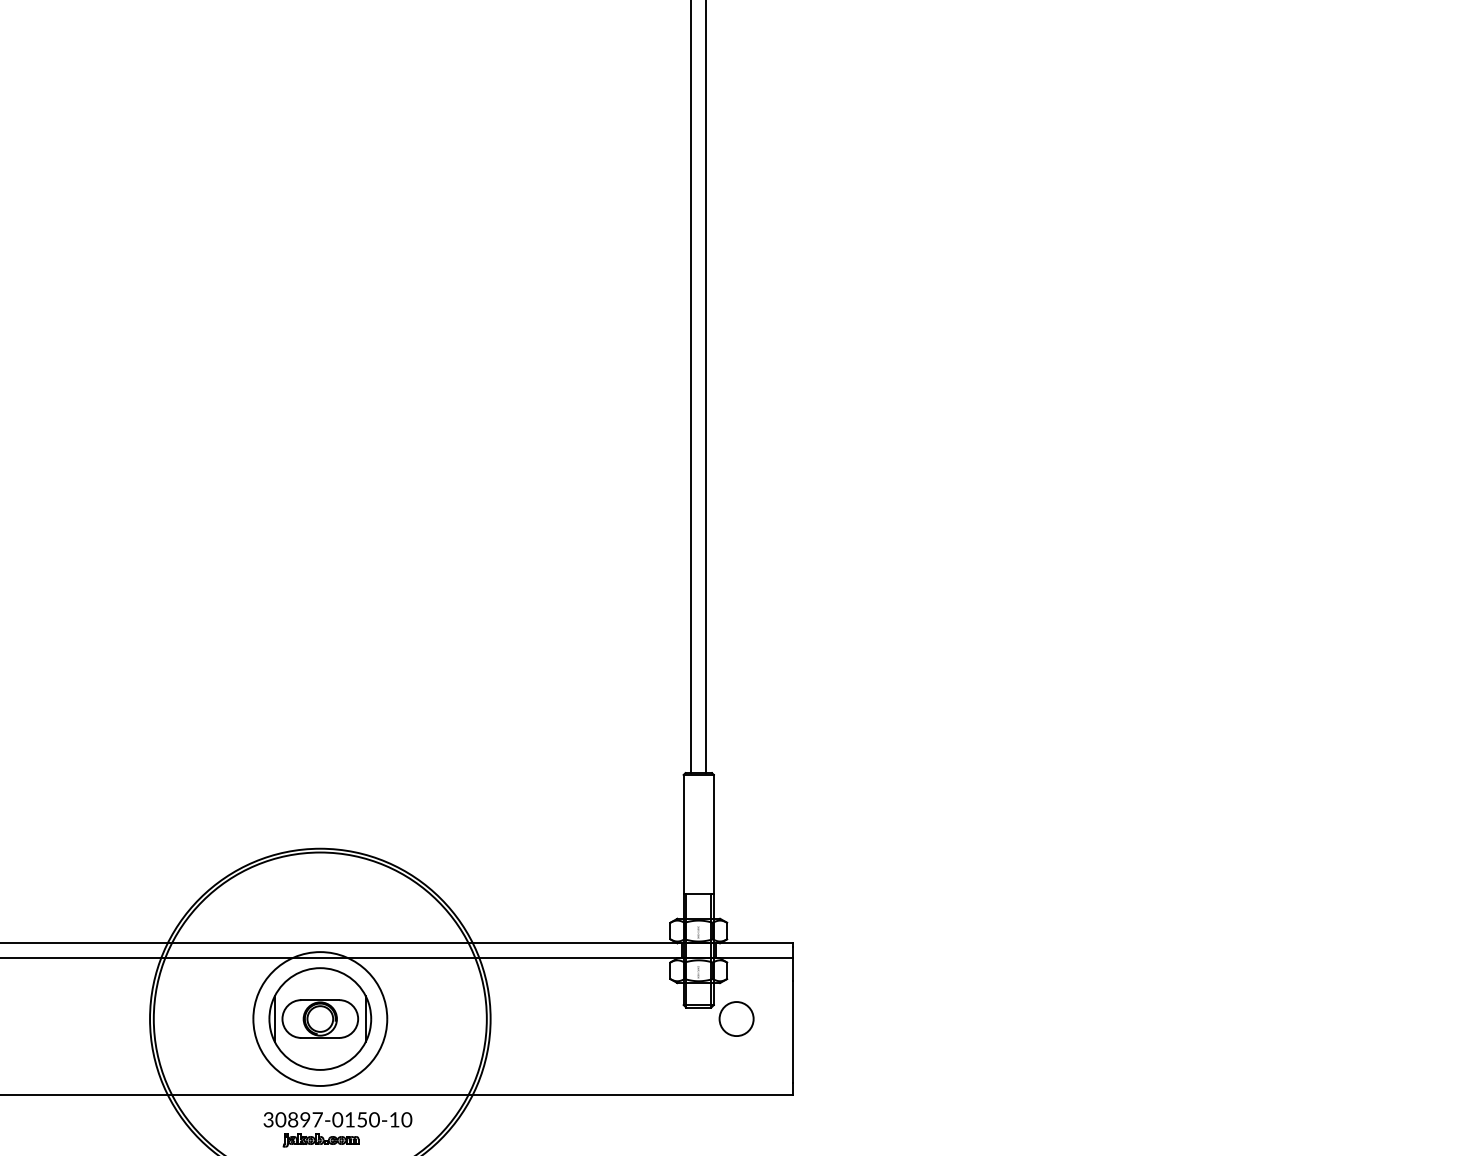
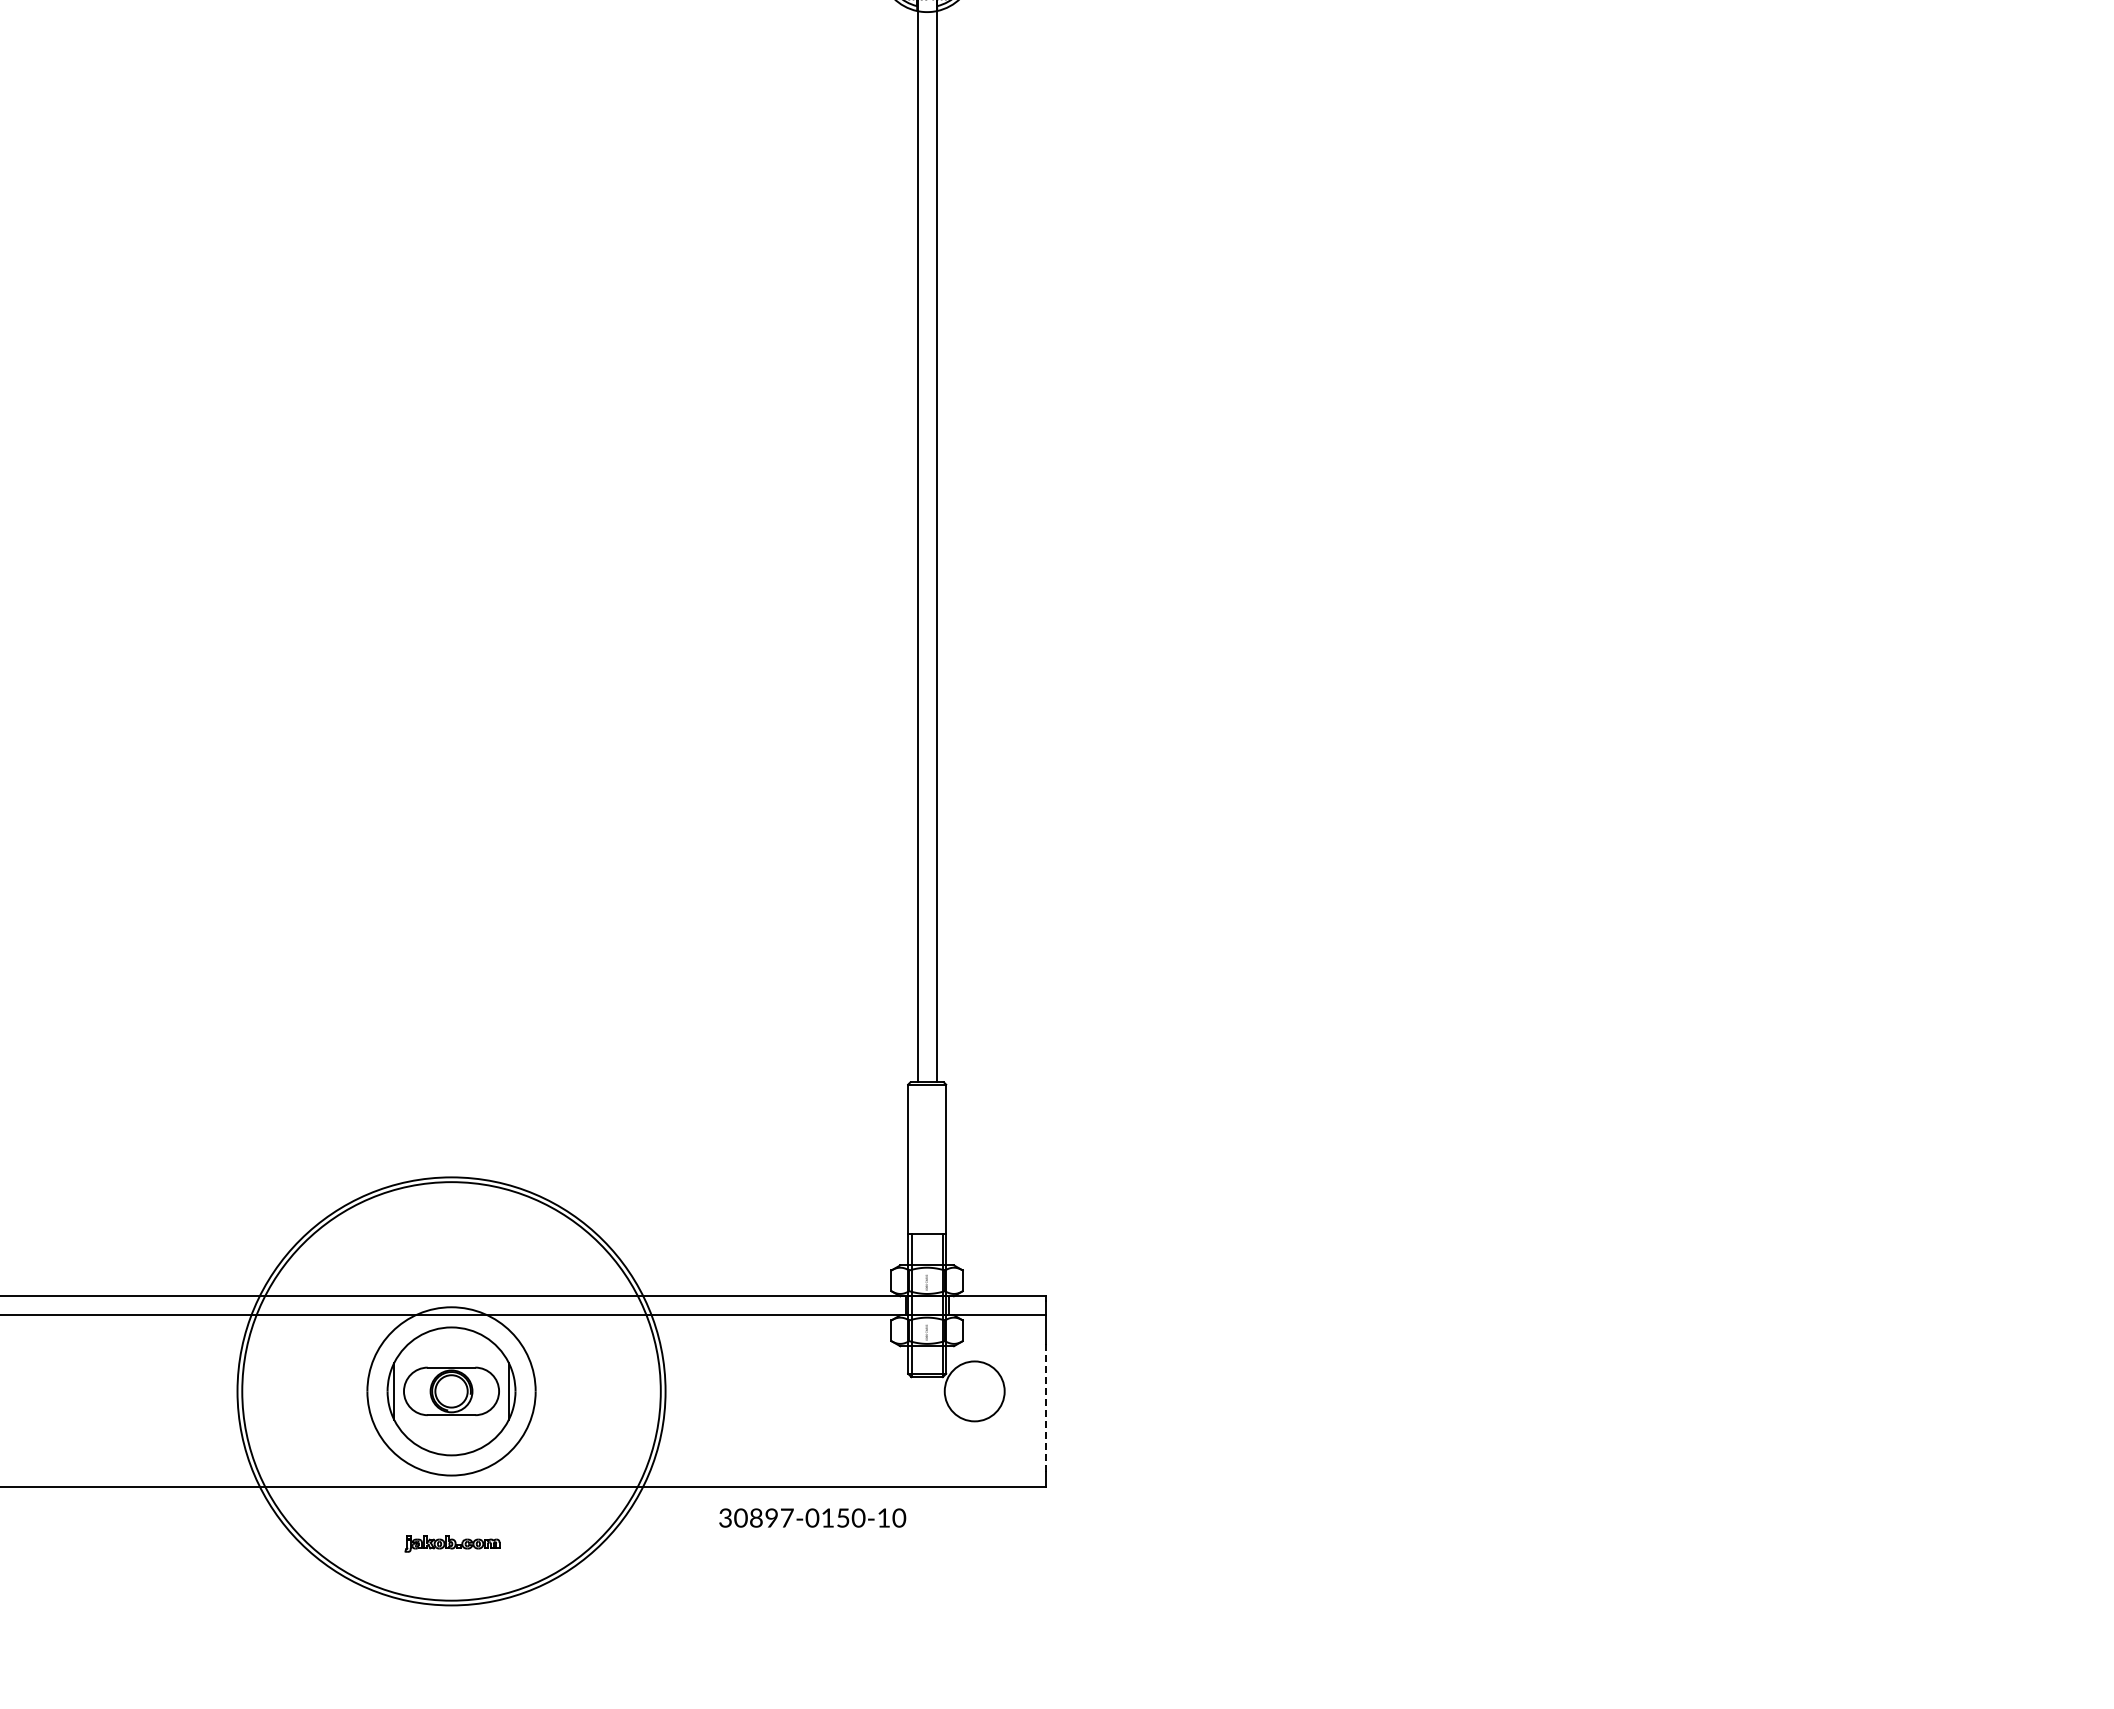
circle: (736, 1019) -> (974, 1391), size x1.4
line: (793, 1031) -> (1046, 1407), solid -> dashed
text: (337, 1119) -> (812, 1517), moved

